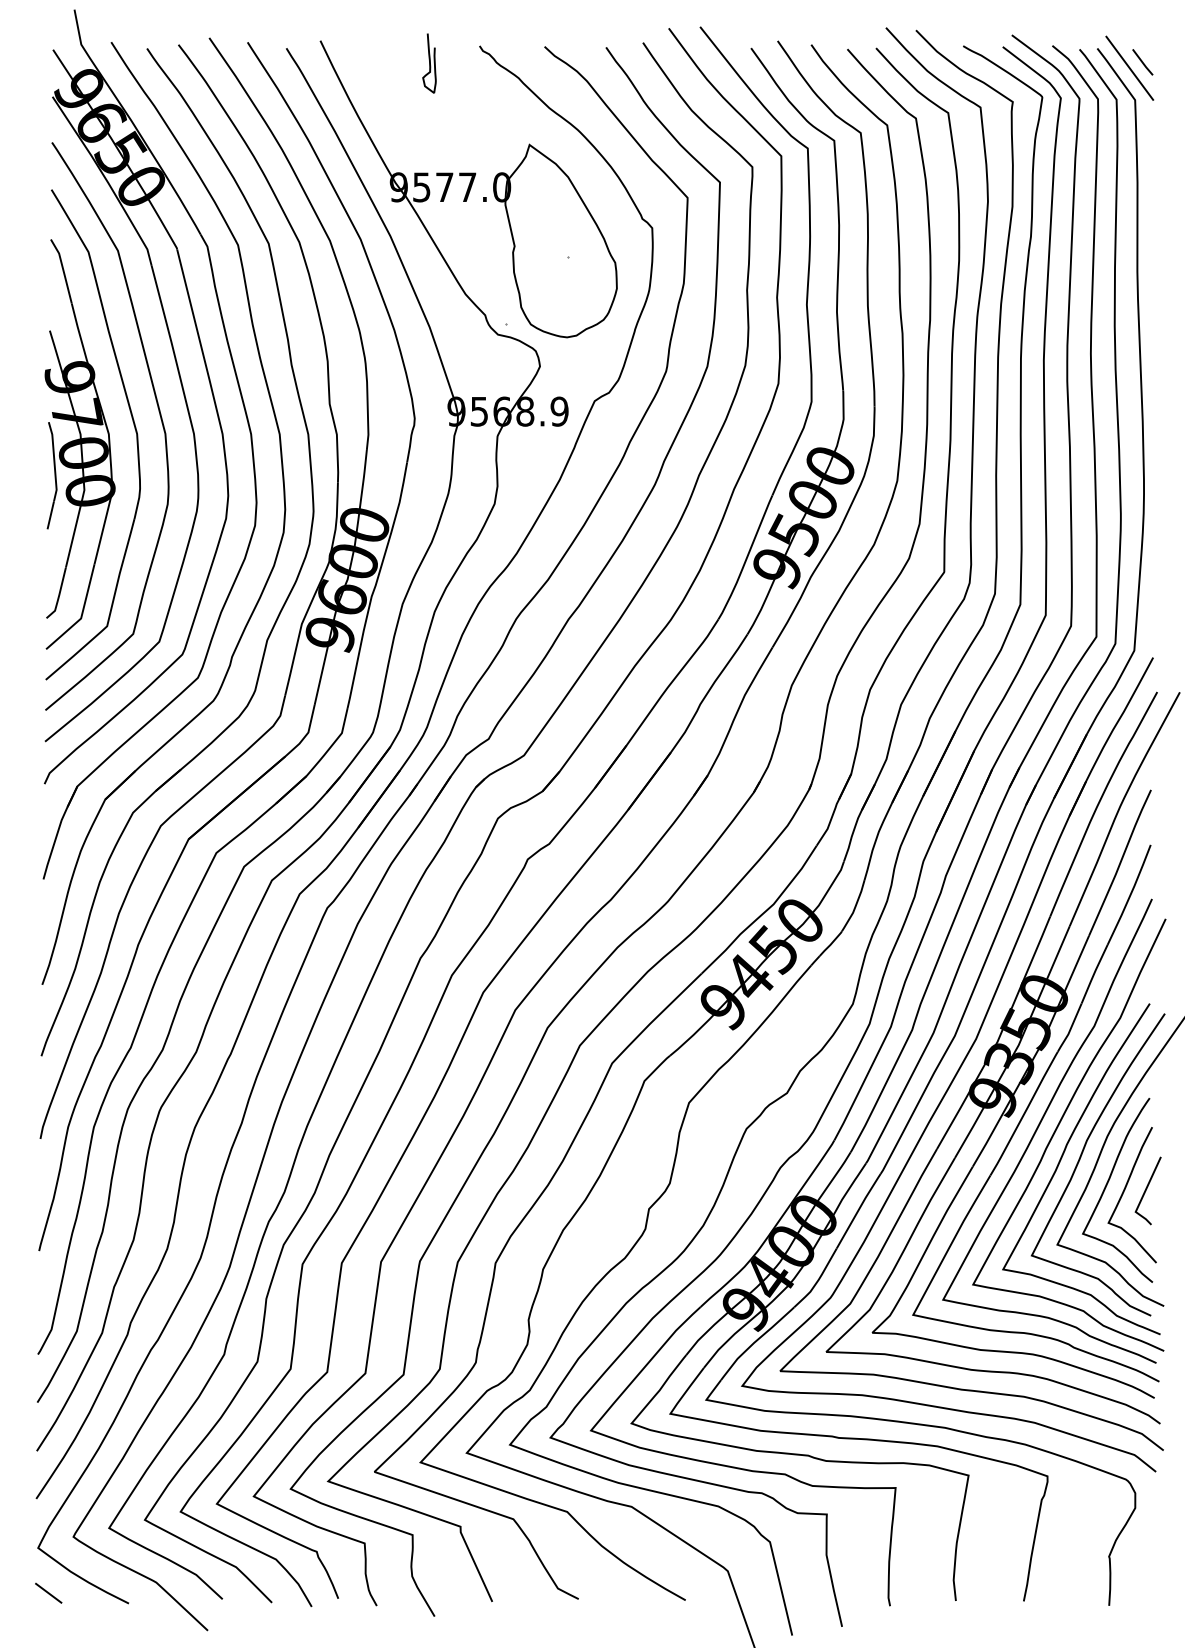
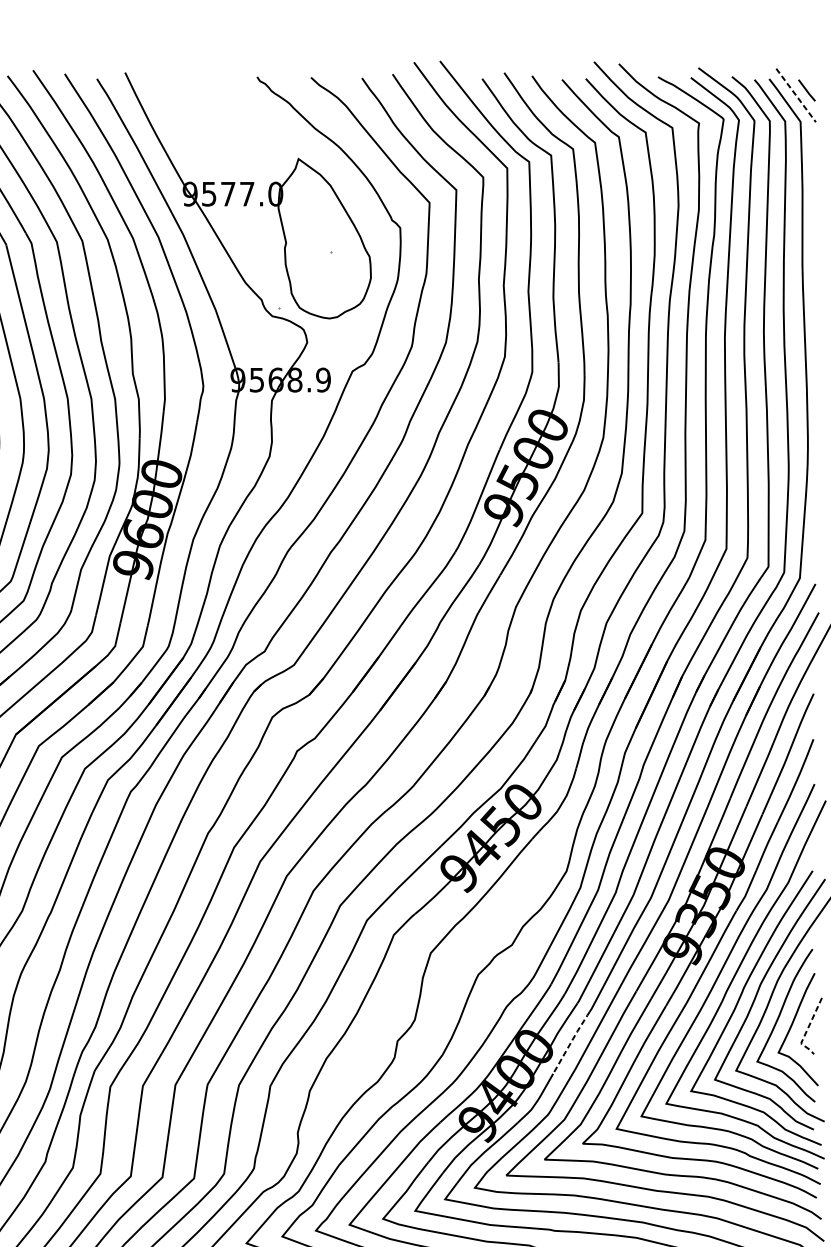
curve: (429, 63) -> (215, 91), removed
line: (1130, 68) -> (796, 95), solid -> dashed
line: (1143, 1194) -> (807, 1029), solid -> dashed
line: (858, 1209) -> (571, 1041), solid -> dashed

